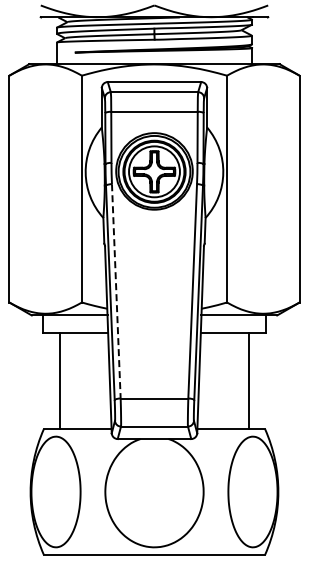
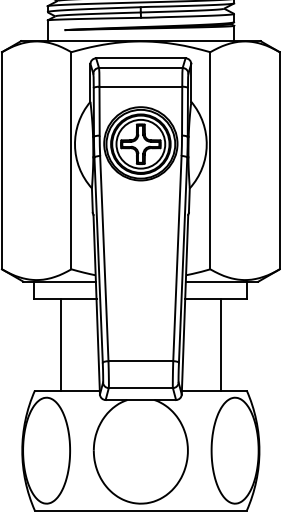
line: (116, 291) -> (104, 258), dashed -> solid
line: (60, 381) -> (61, 344), moved
line: (248, 381) -> (220, 344), moved

